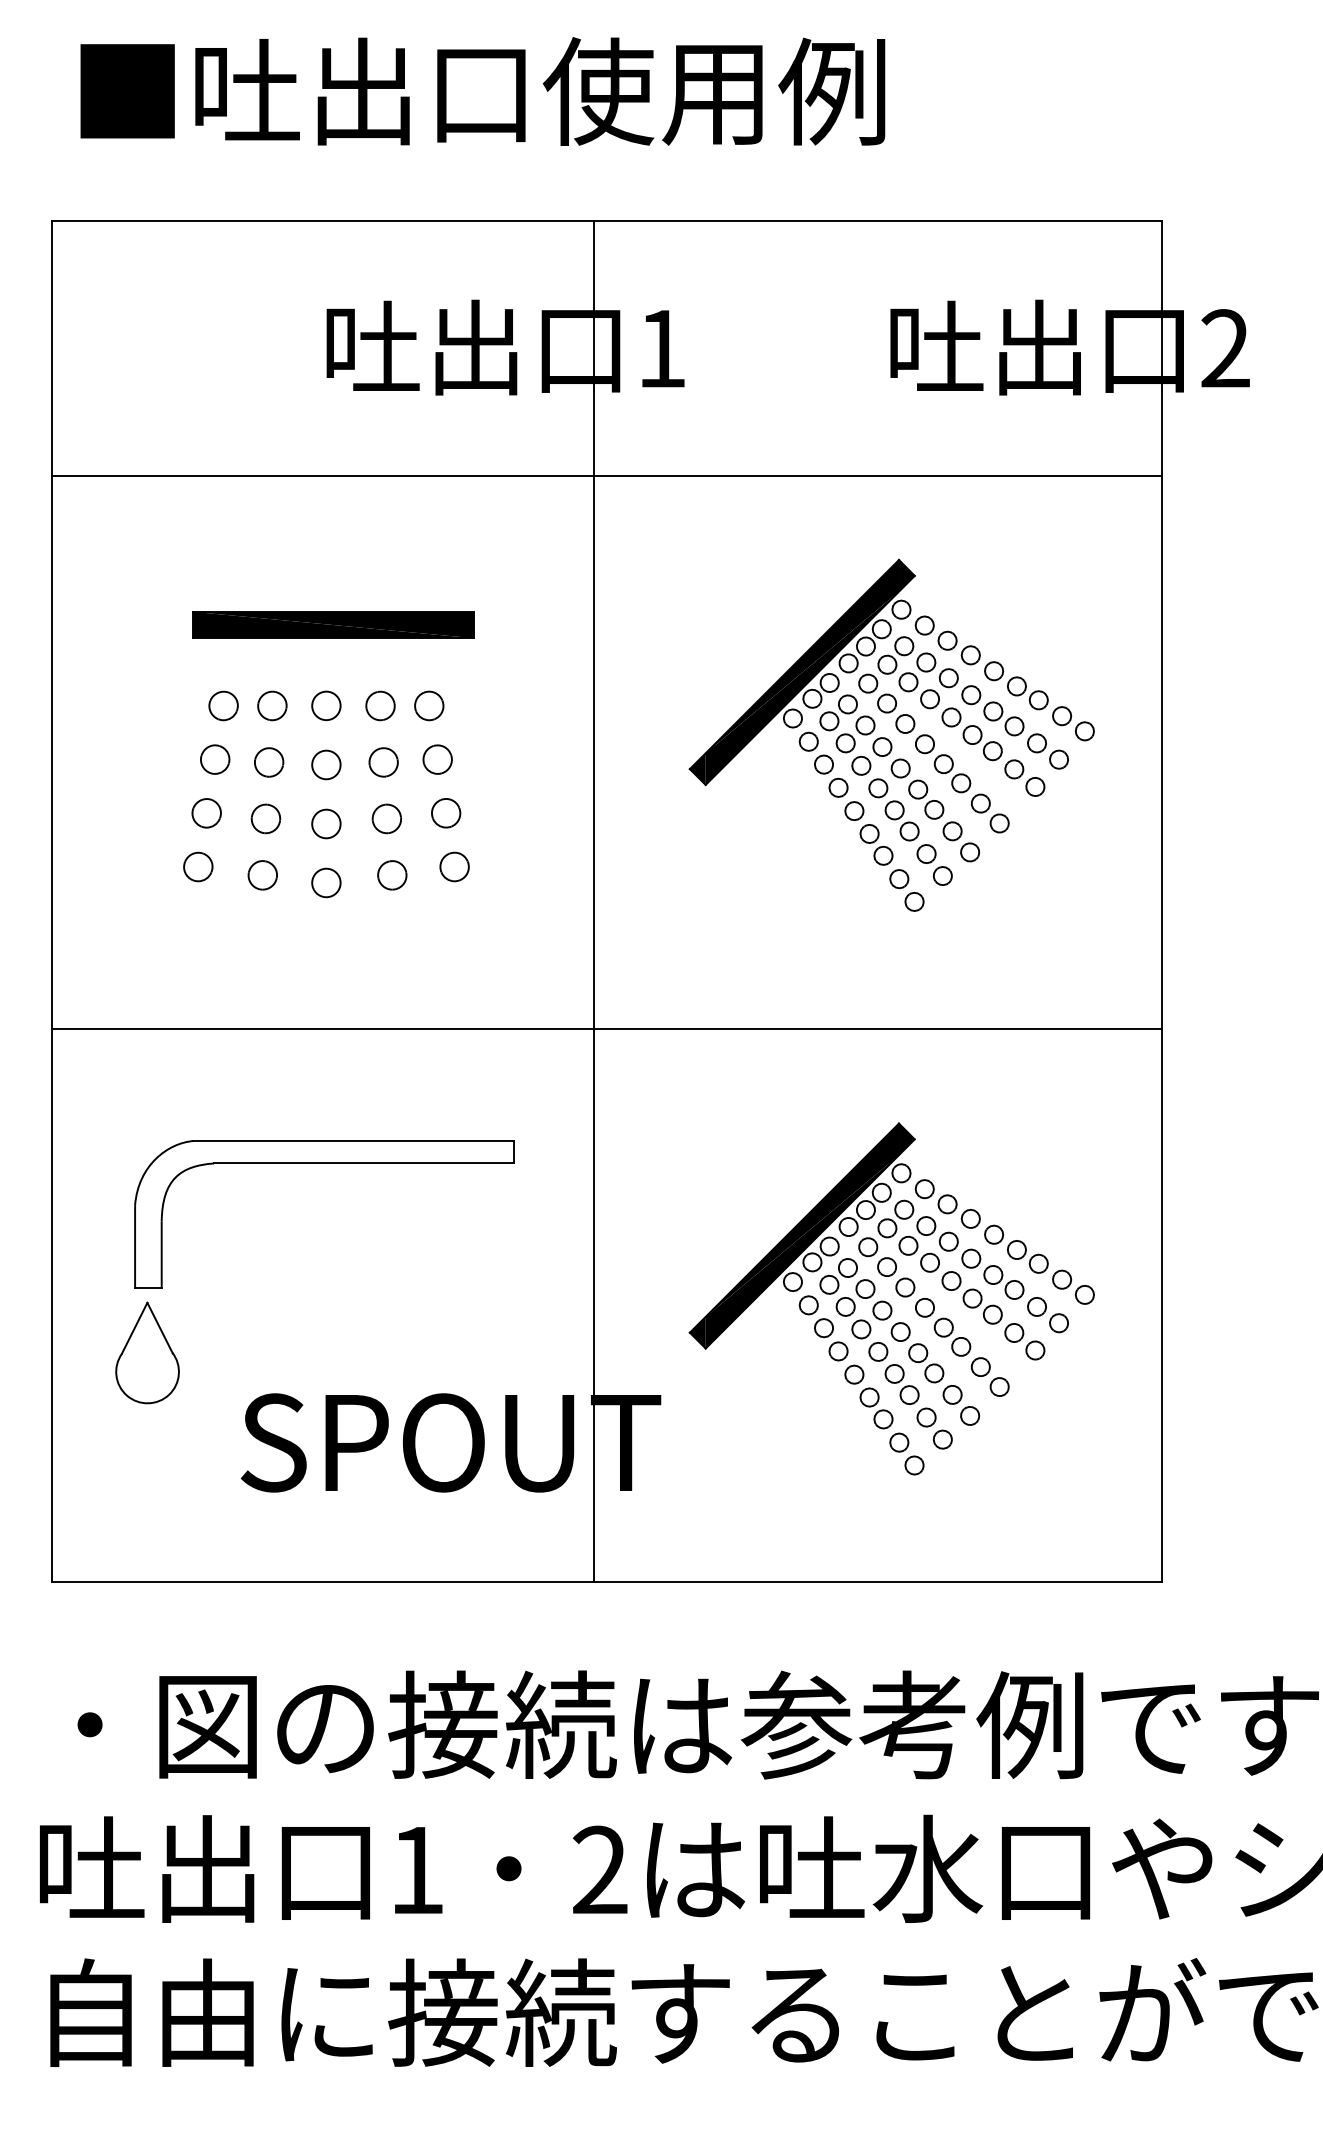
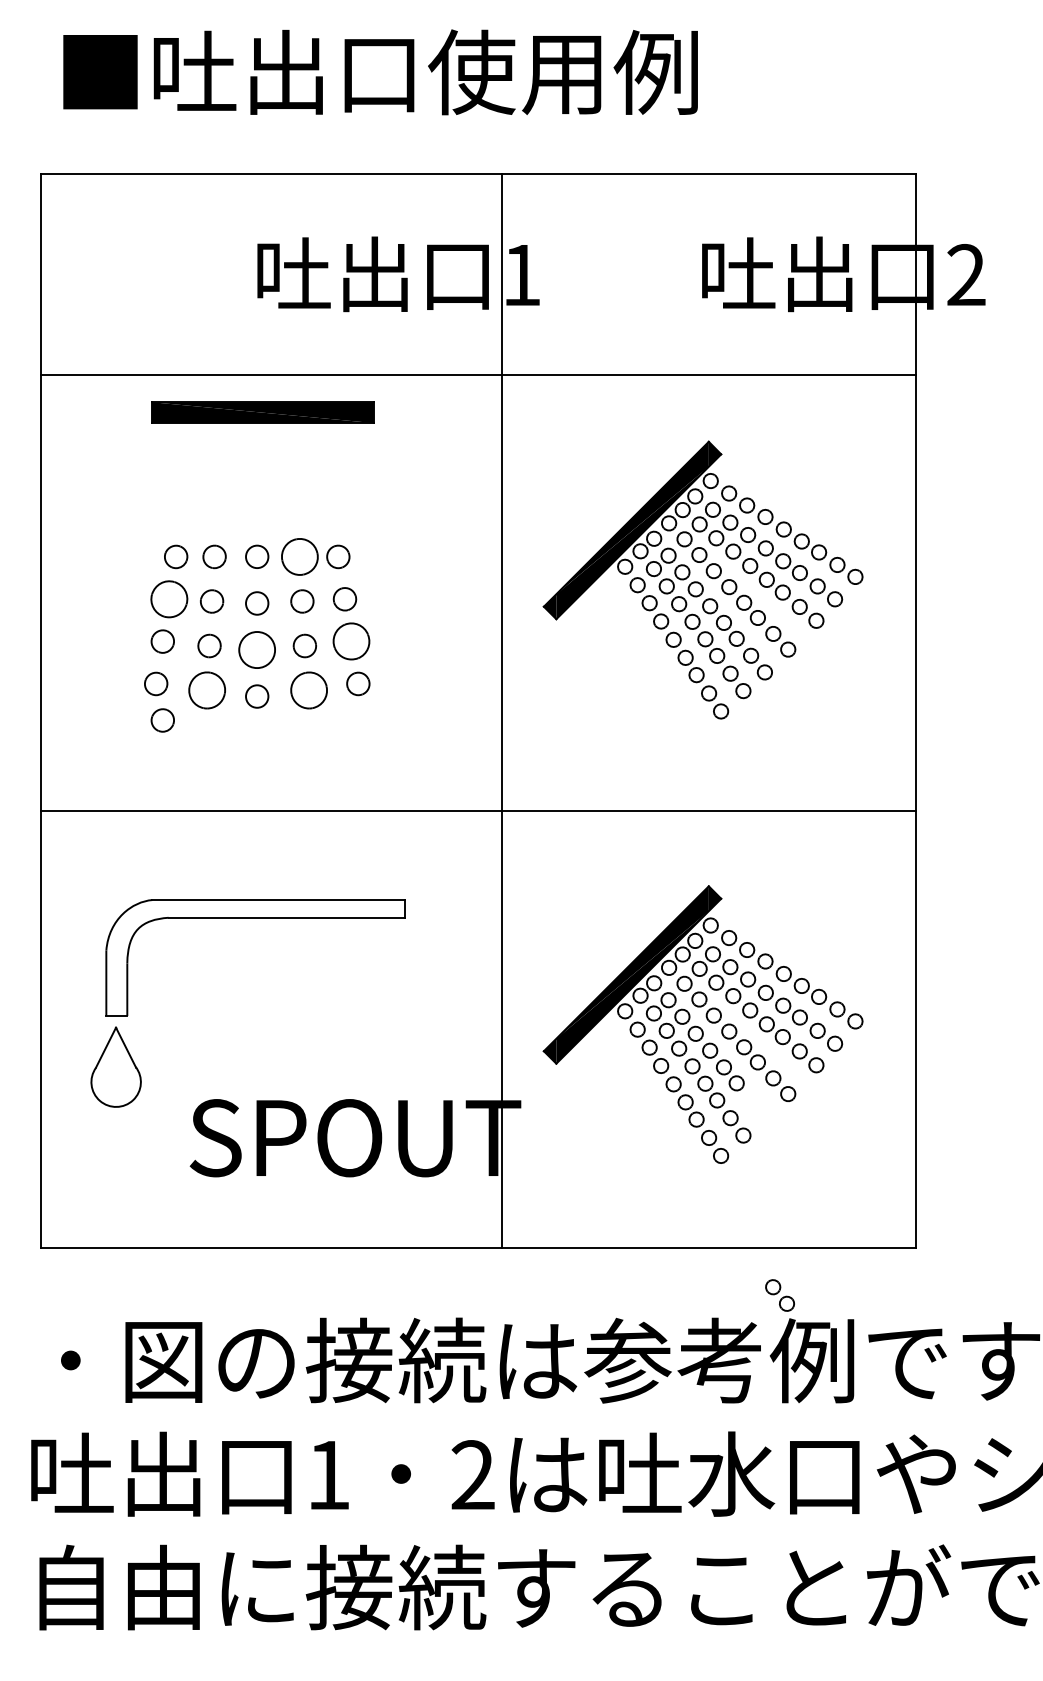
part: (333, 624) -> (262, 412), moved
part: (380, 705) -> (299, 556), size x1.6
part: (215, 759) -> (169, 599), size x1.6
part: (446, 813) -> (351, 641), size x1.6
part: (326, 823) -> (257, 649), size x1.6
part: (262, 875) -> (206, 690), size x1.6
part: (392, 875) -> (309, 690), size x1.6
line: (593, 900) -> (501, 710), moved
part: (206, 913) -> (162, 720), added
part: (961, 1405) -> (780, 1295), moved

